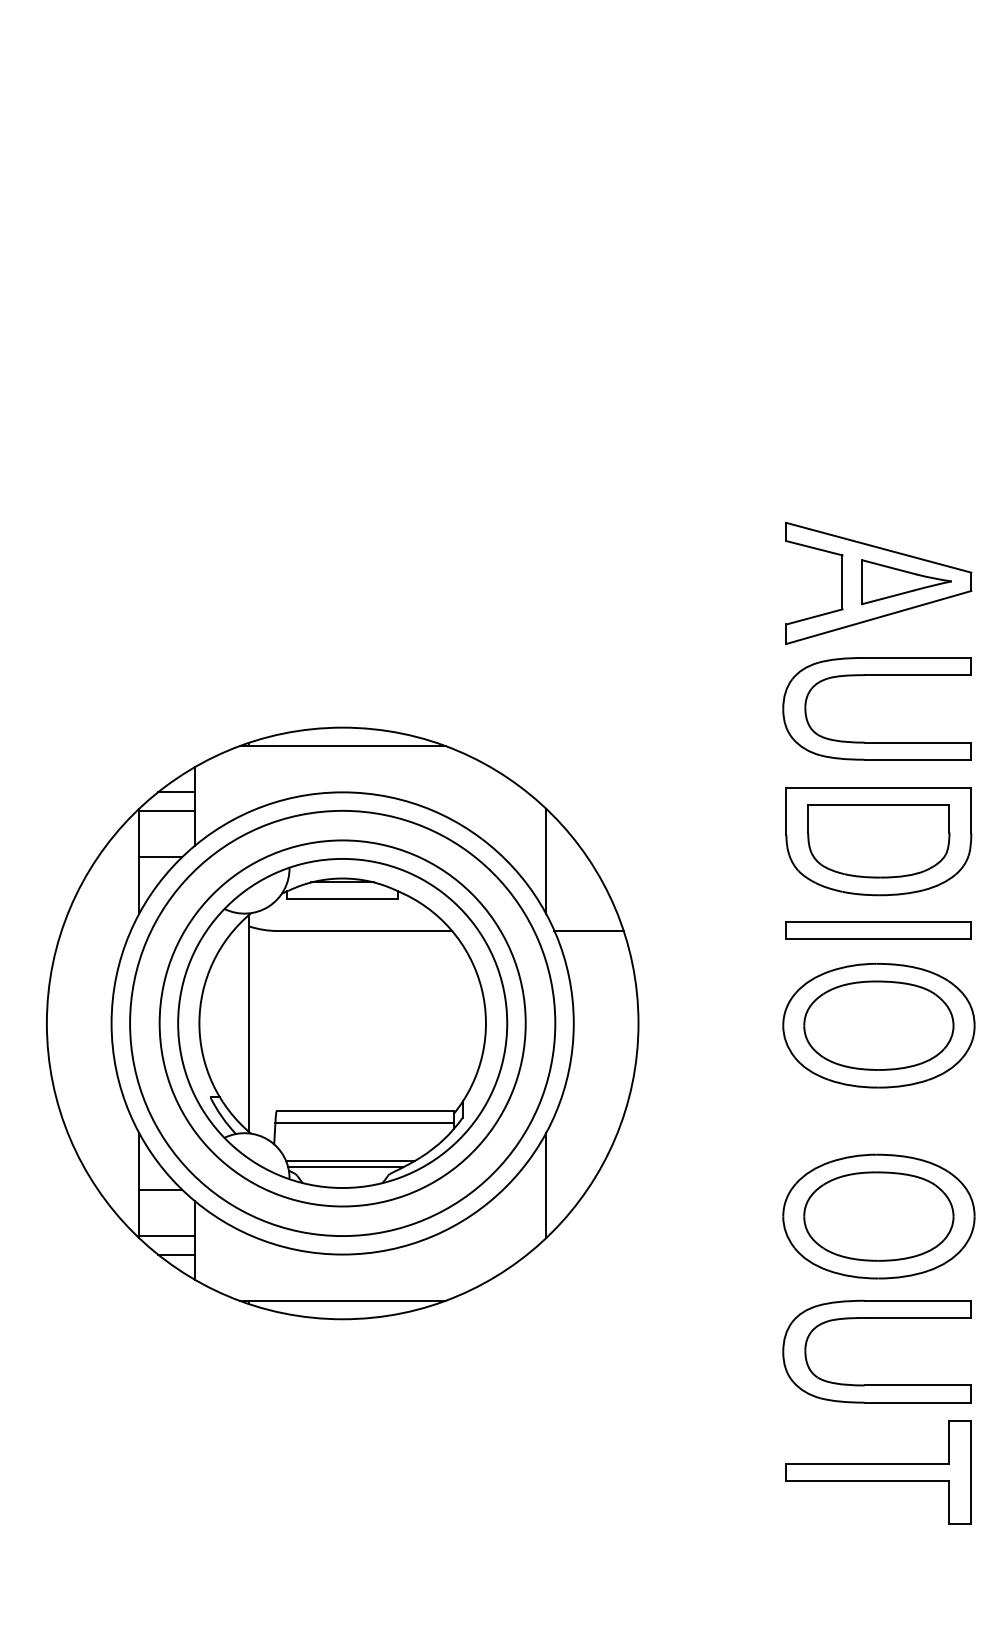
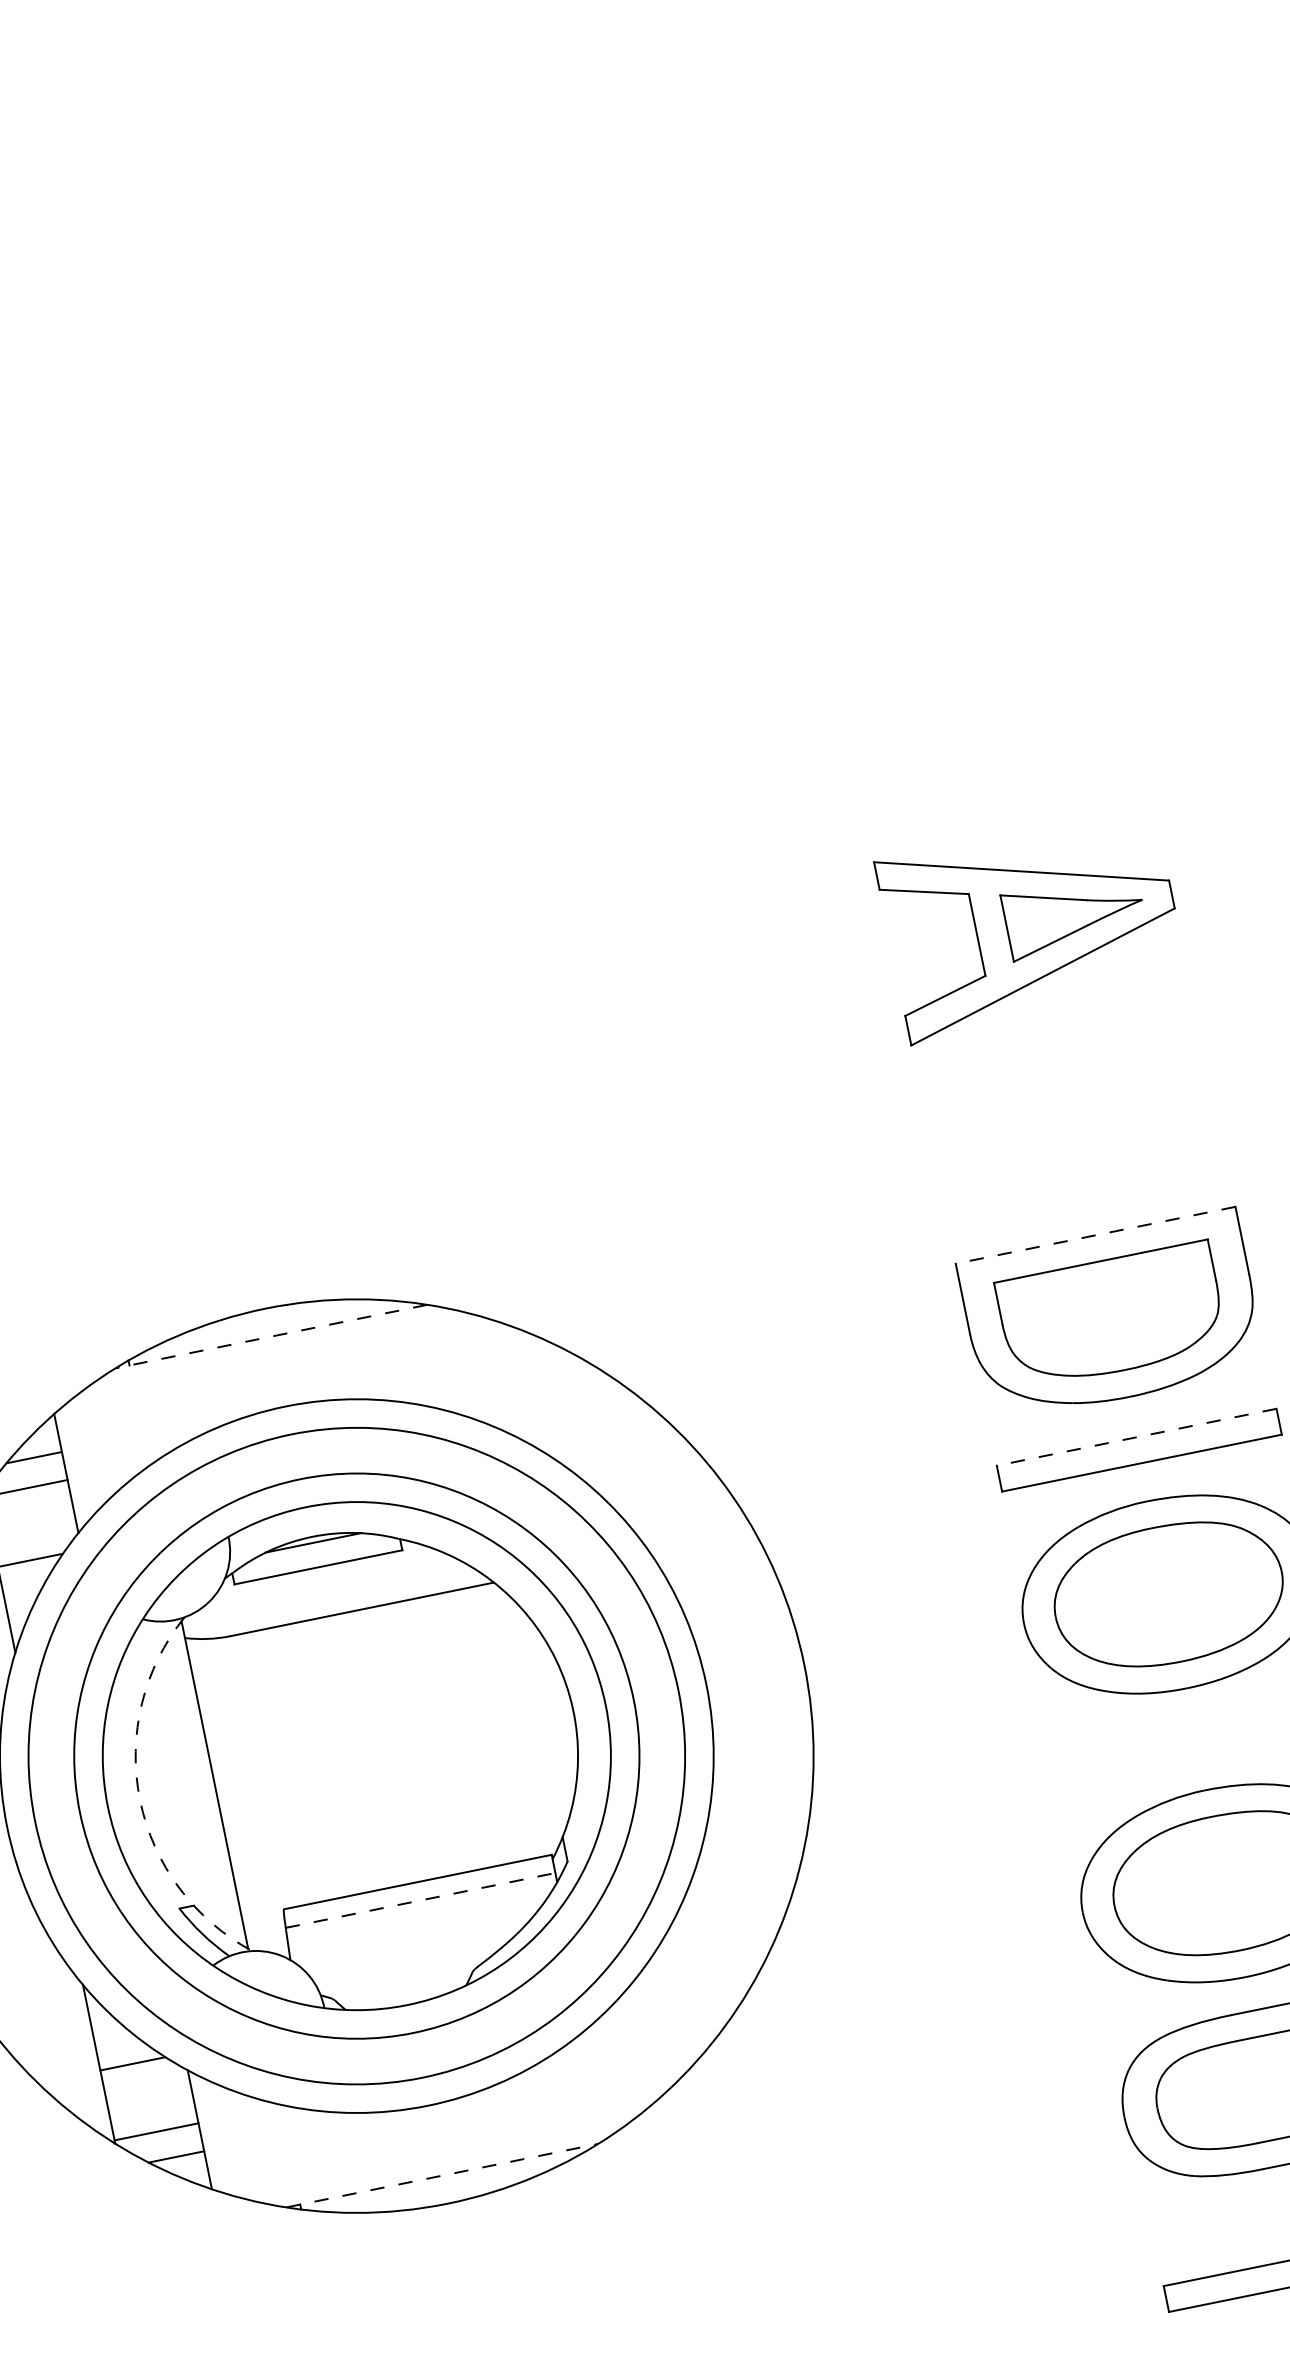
part: (876, 675) -> (1057, 1065), removed
line: (342, 746) -> (271, 1337), solid -> dashed
line: (878, 788) -> (1095, 1235), solid -> dashed
line: (546, 860) -> (615, 1446), removed
line: (878, 921) -> (1136, 1436), solid -> dashed
line: (588, 931) -> (700, 1541), removed
arc: (199, 1023) -> (140, 1800), solid -> dashed
line: (365, 1123) -> (422, 1900), solid -> dashed
line: (350, 1161) -> (411, 1962), removed
line: (345, 1167) -> (405, 1973), removed
line: (546, 1185) -> (715, 1938), removed
line: (342, 1300) -> (441, 2175), solid -> dashed

